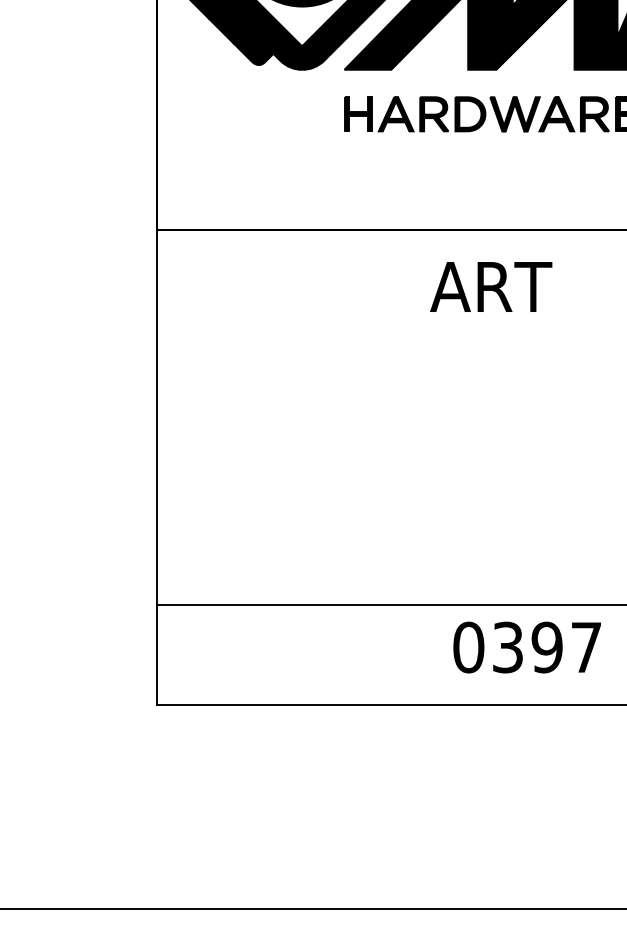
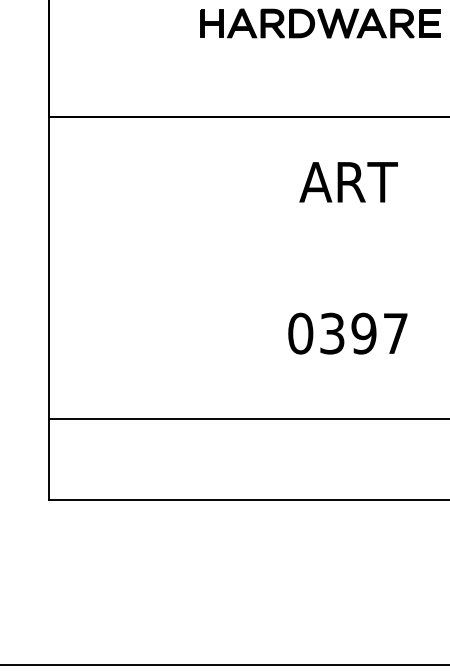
text: (491, 286) -> (348, 181), moved
text: (526, 647) -> (347, 333), moved

